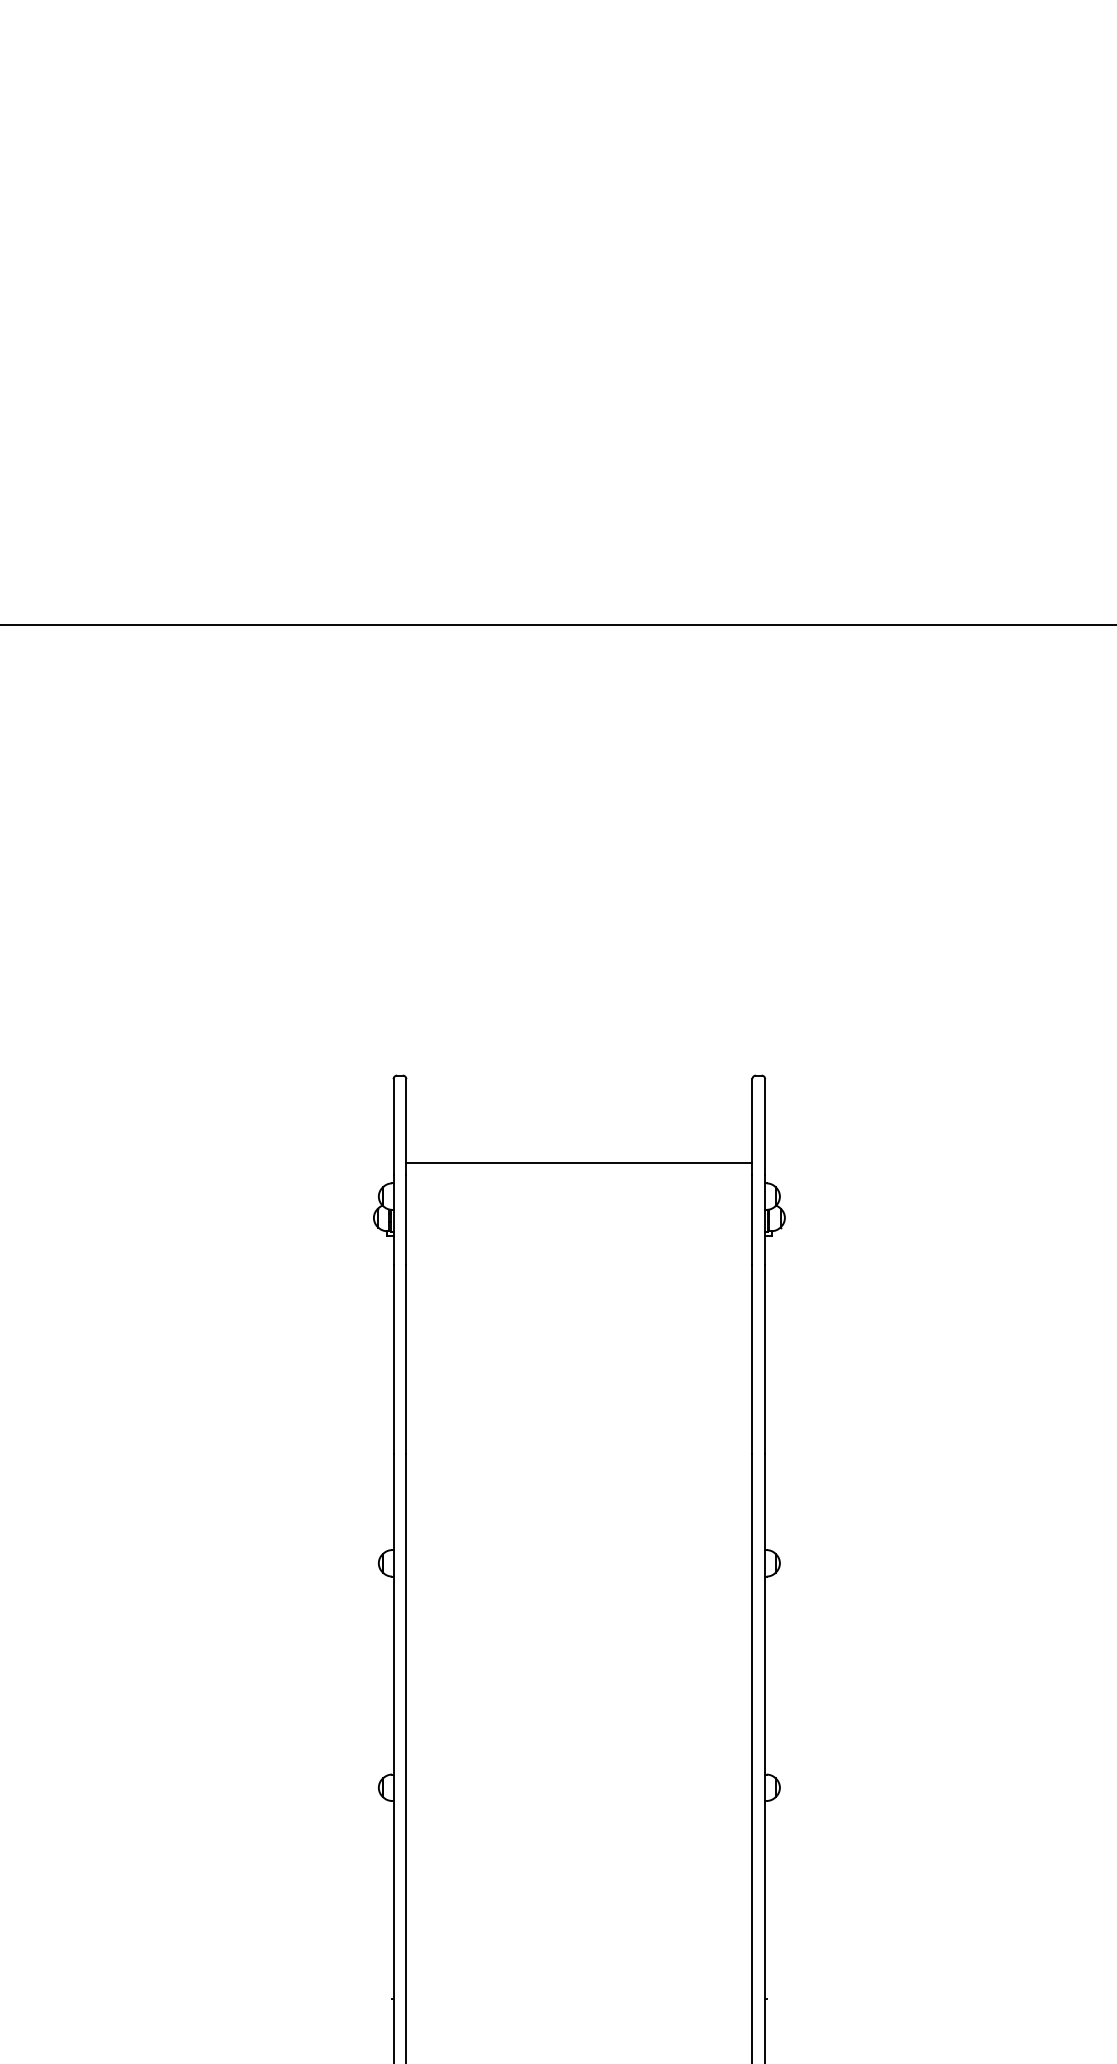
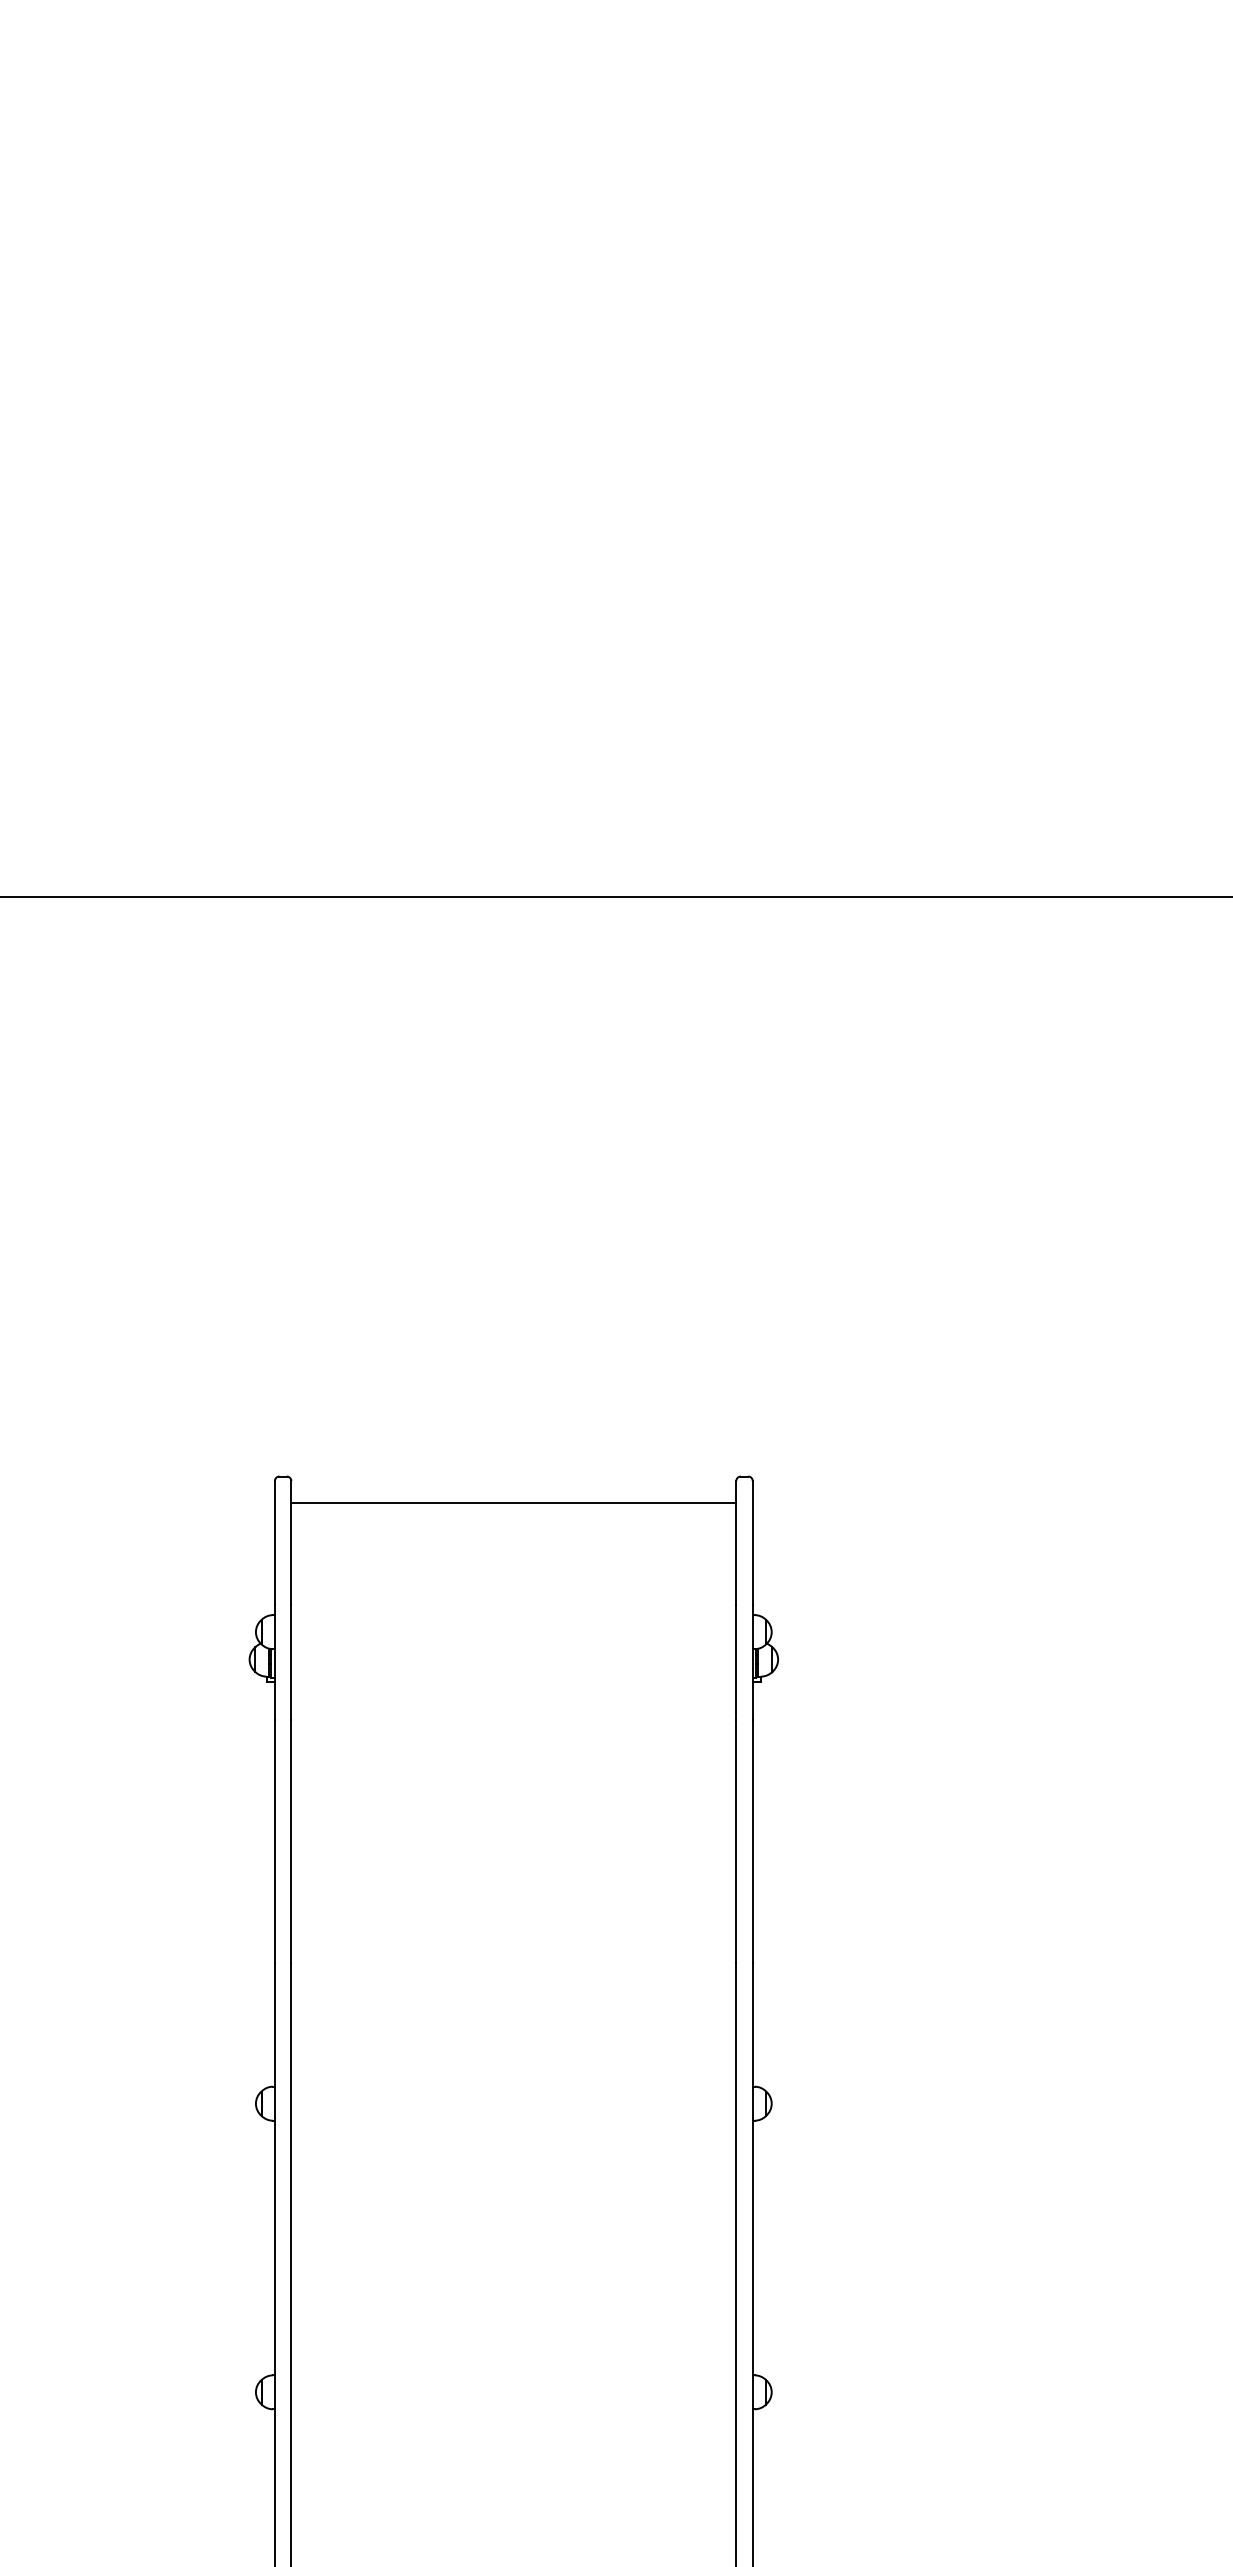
line: (579, 1162) -> (513, 1502), moved

